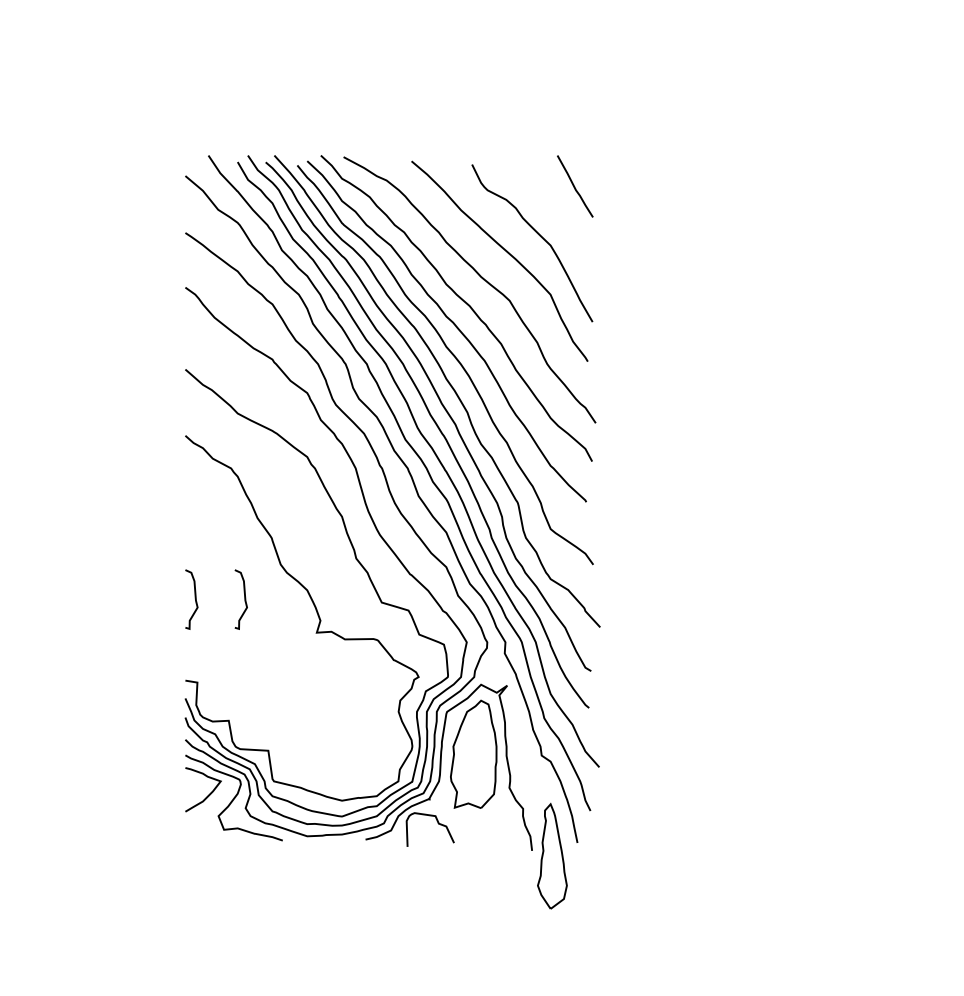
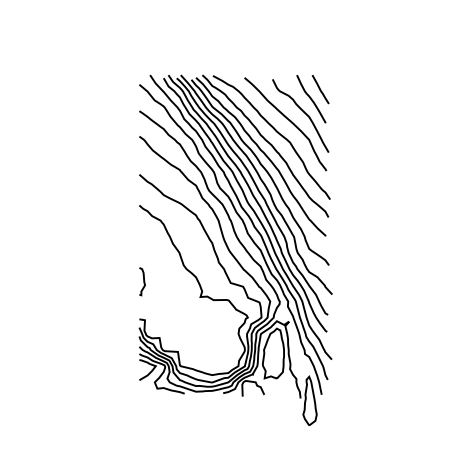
curve: (555, 207) -> (311, 99), added
curve: (243, 599) -> (166, 281), removed

